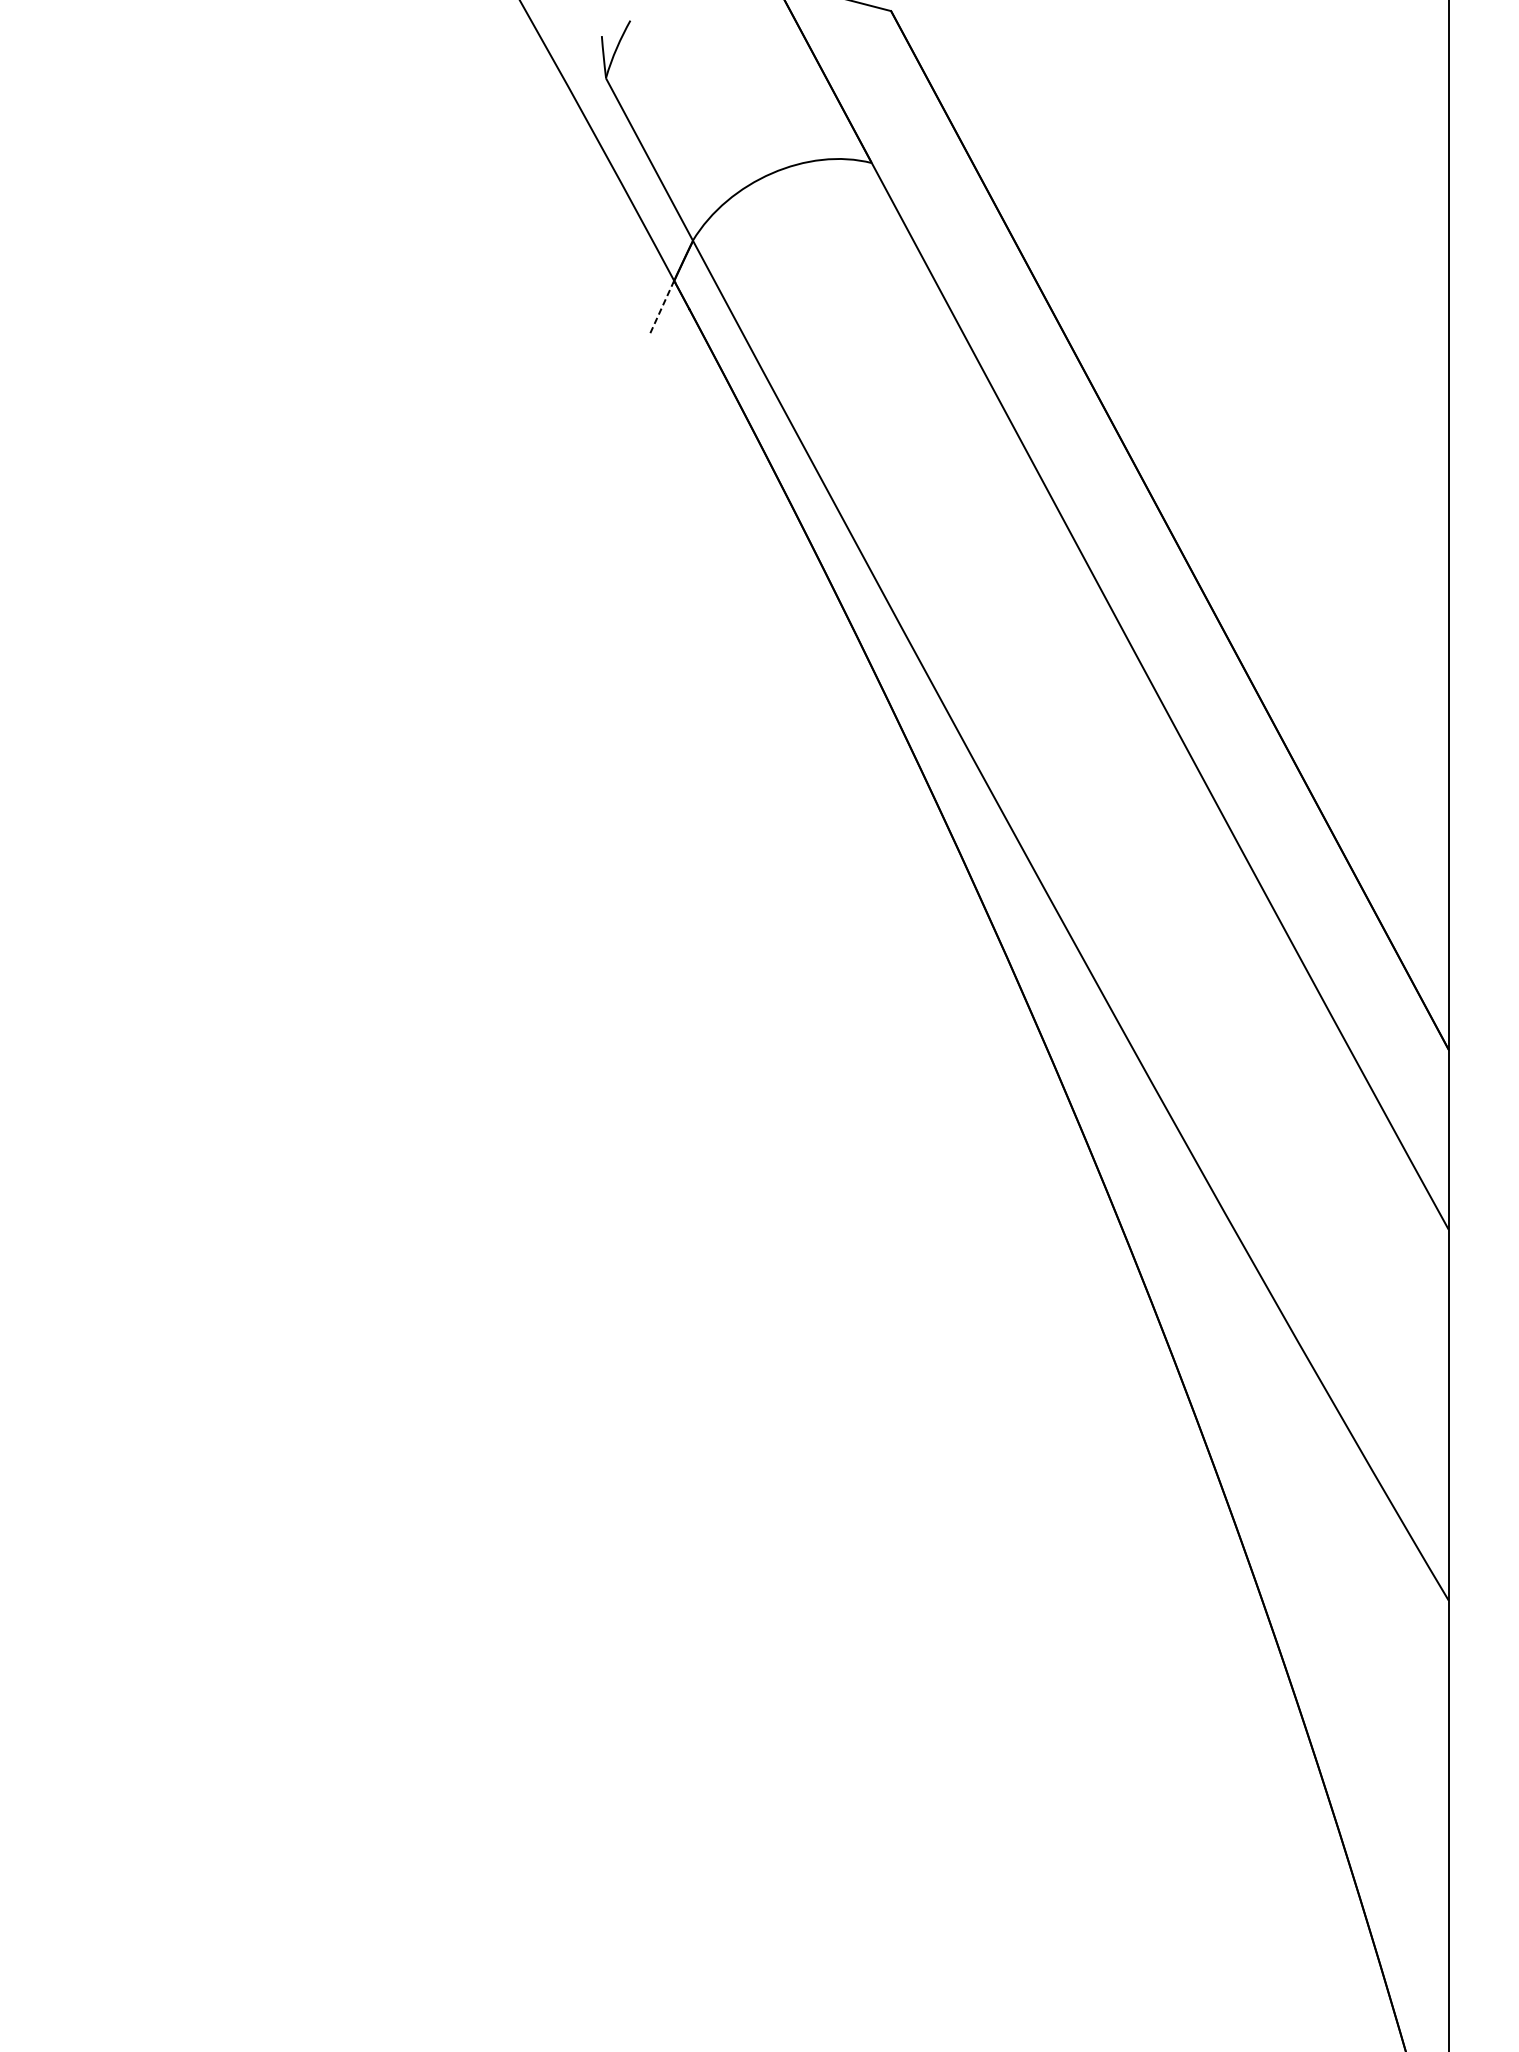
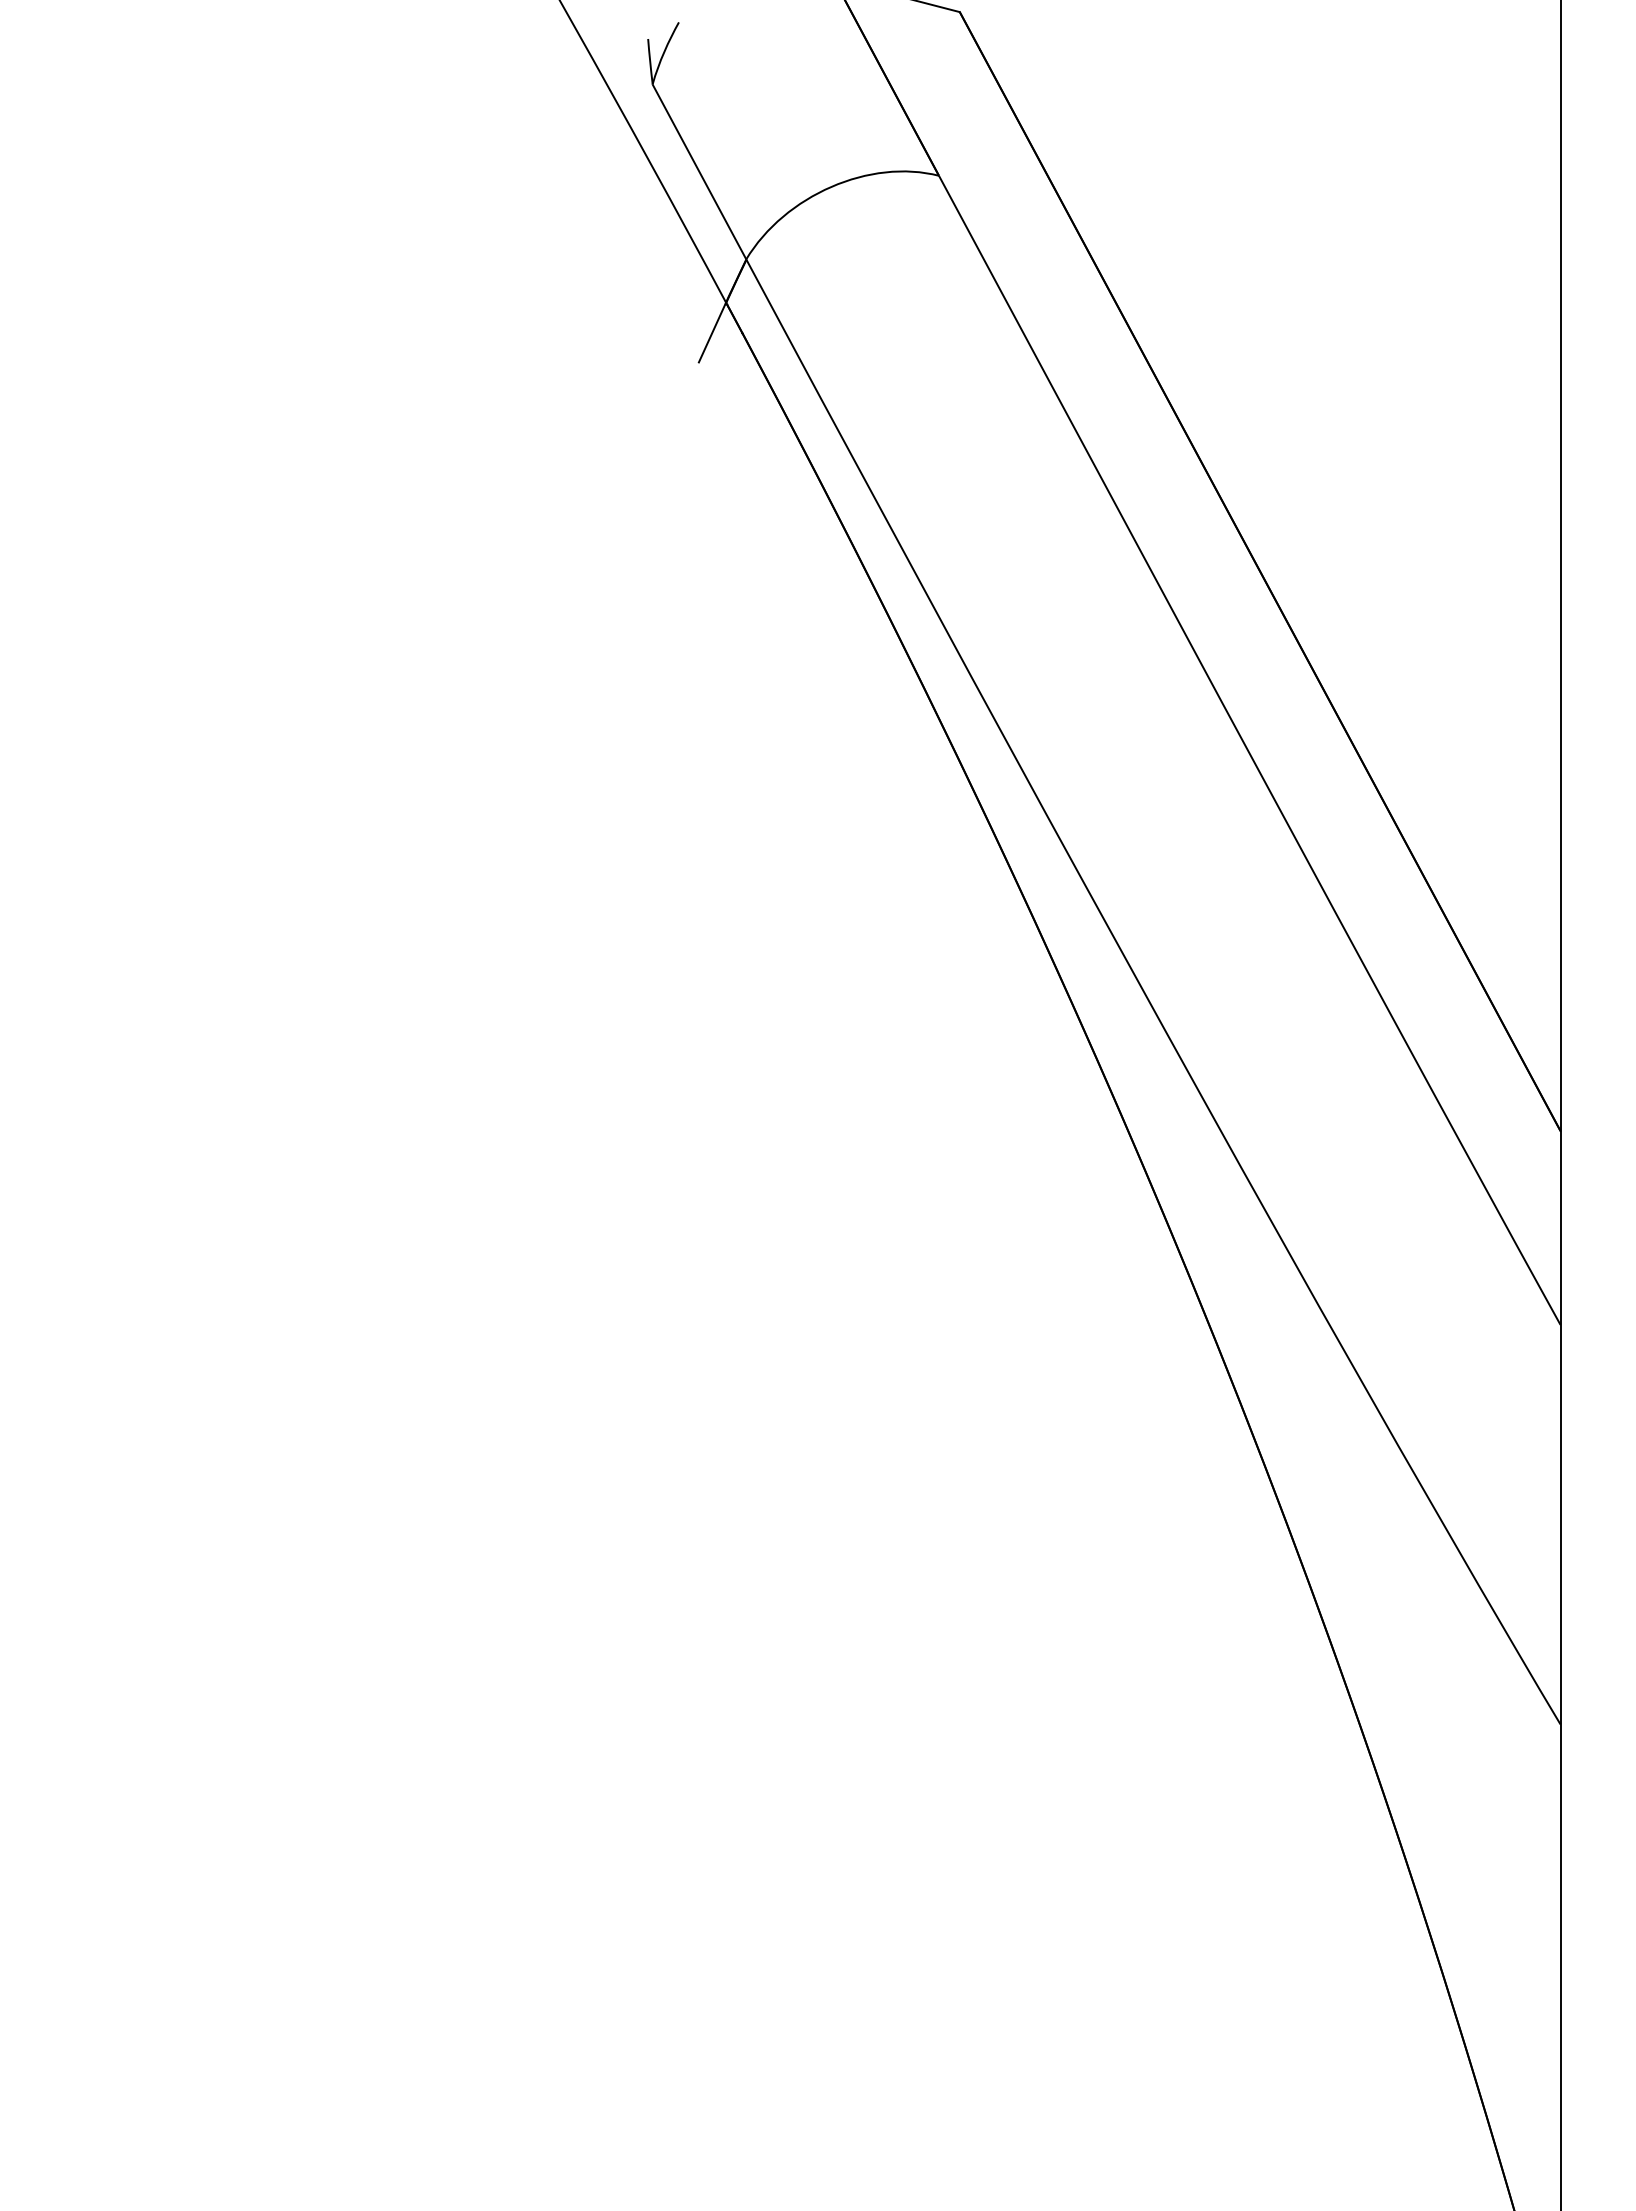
line: (661, 308) -> (712, 332), dashed -> solid

